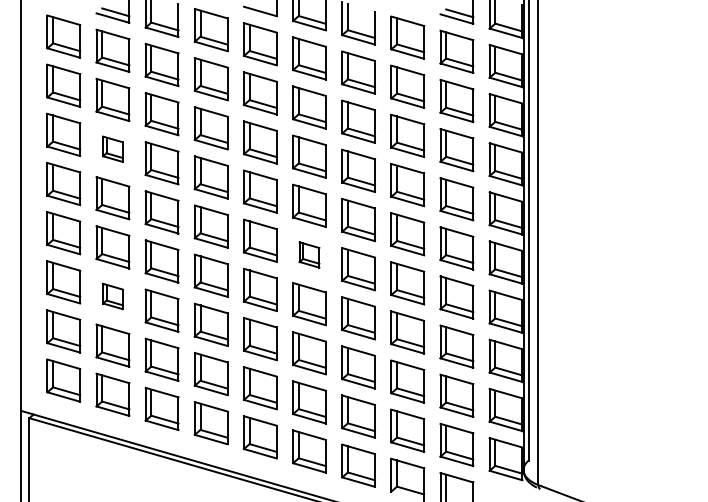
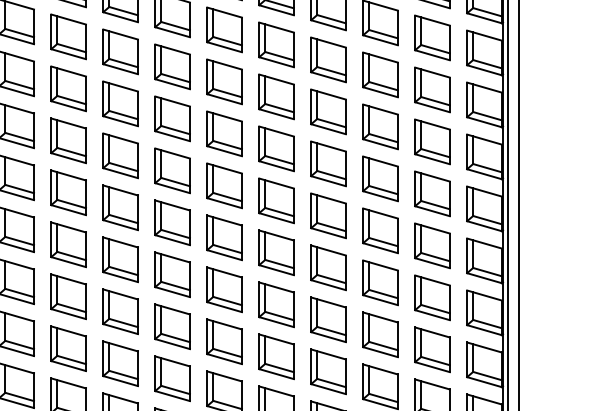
part: (112, 149) -> (68, 141), size x1.67
part: (309, 254) -> (276, 252), size x1.67
part: (112, 296) -> (68, 296), size x1.67

